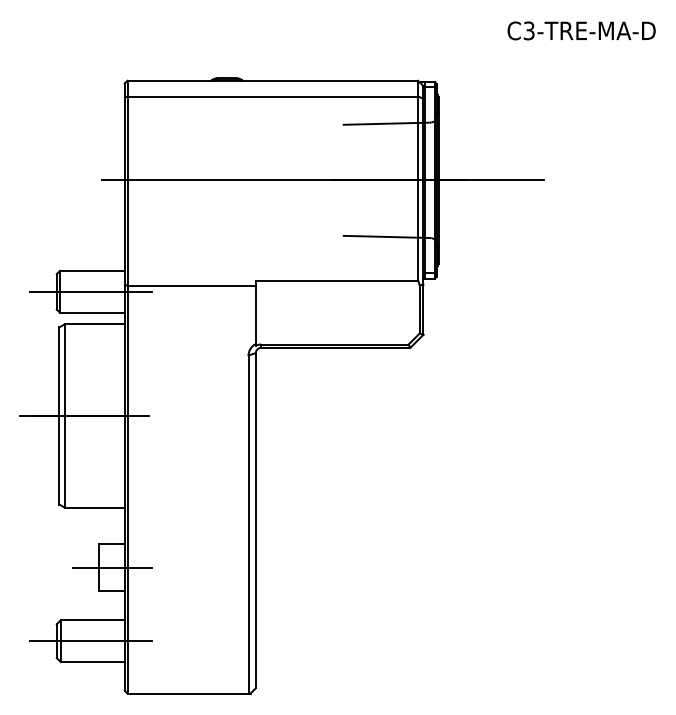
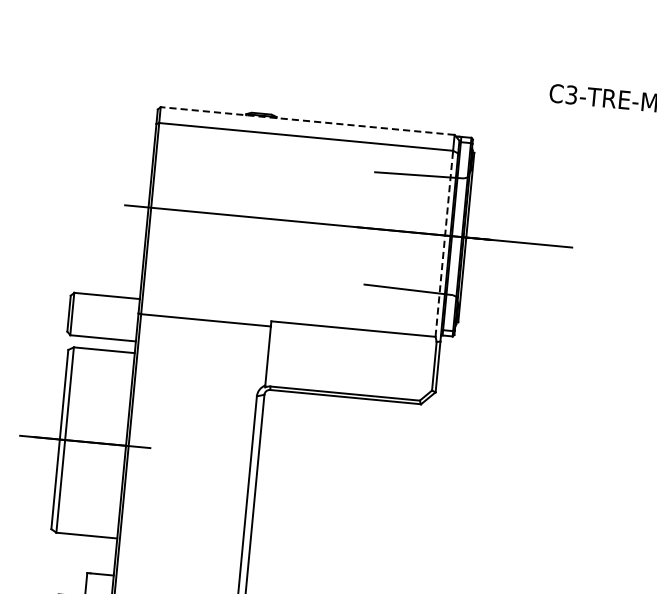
line: (272, 80) -> (307, 120), solid -> dashed
line: (418, 188) -> (444, 243), solid -> dashed
line: (91, 291) -> (104, 316), removed

